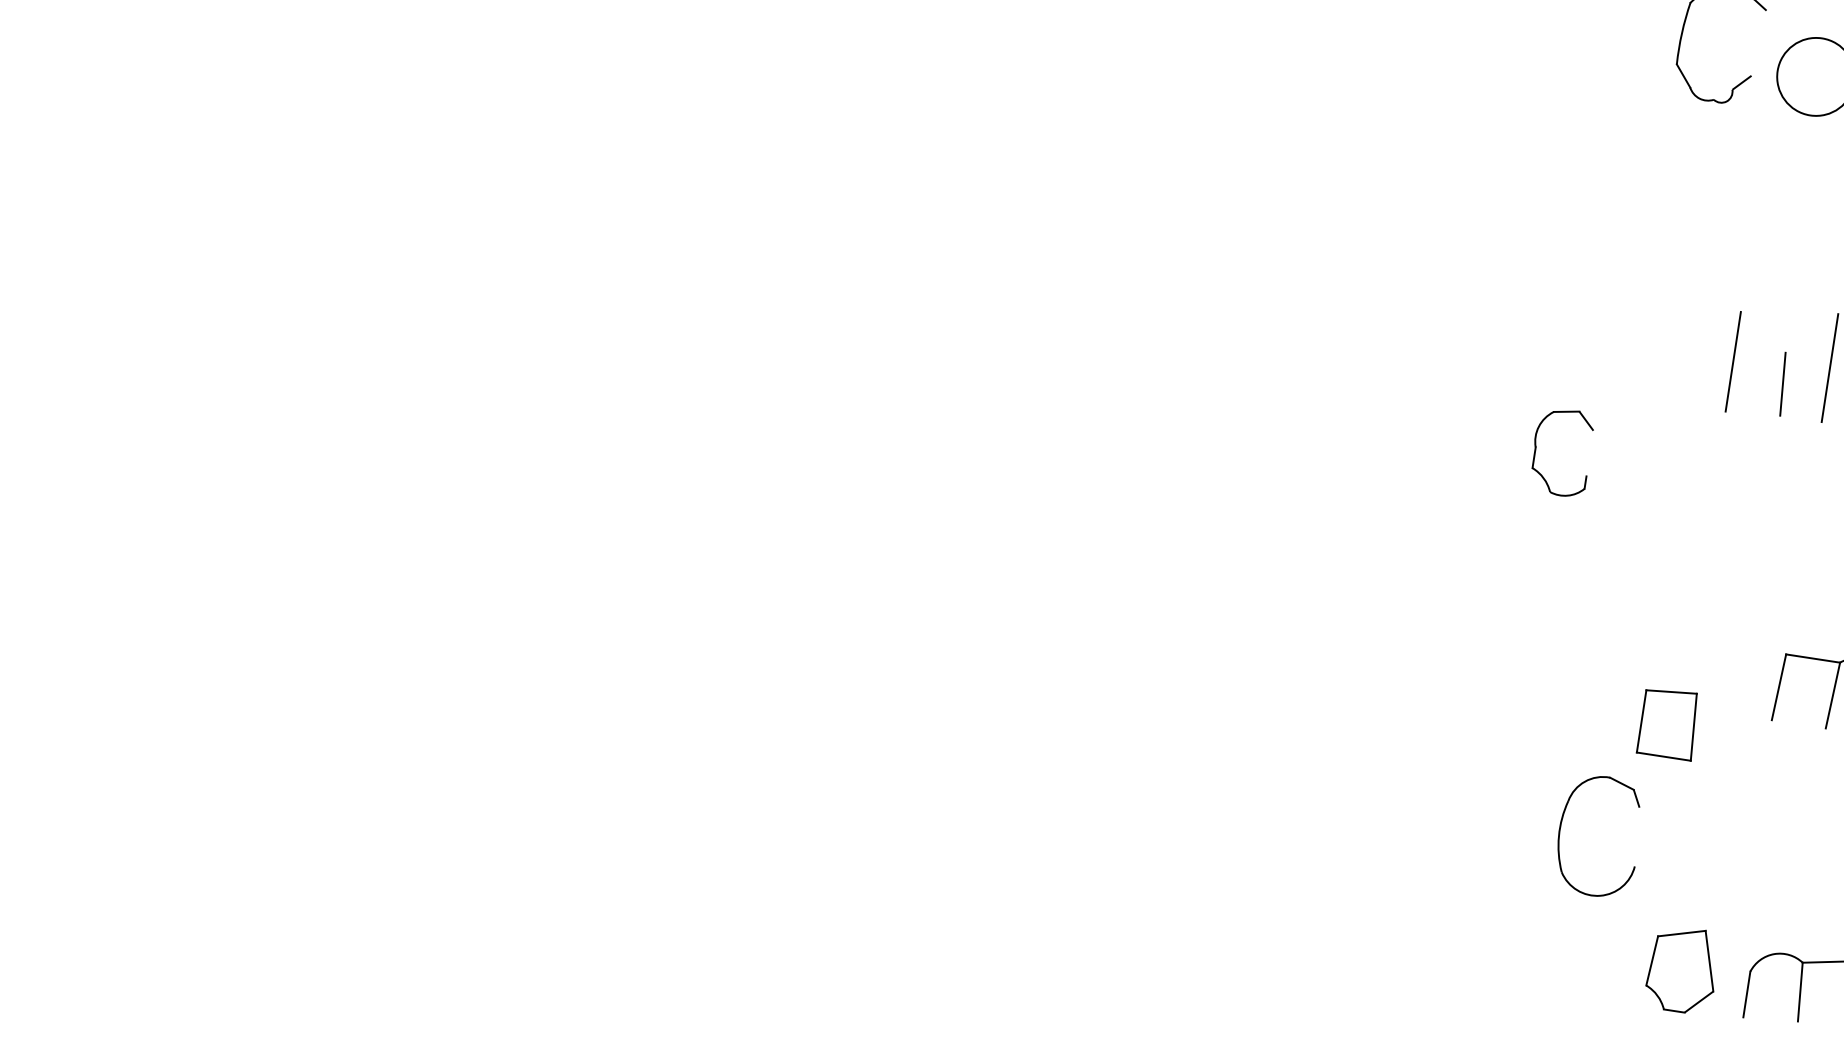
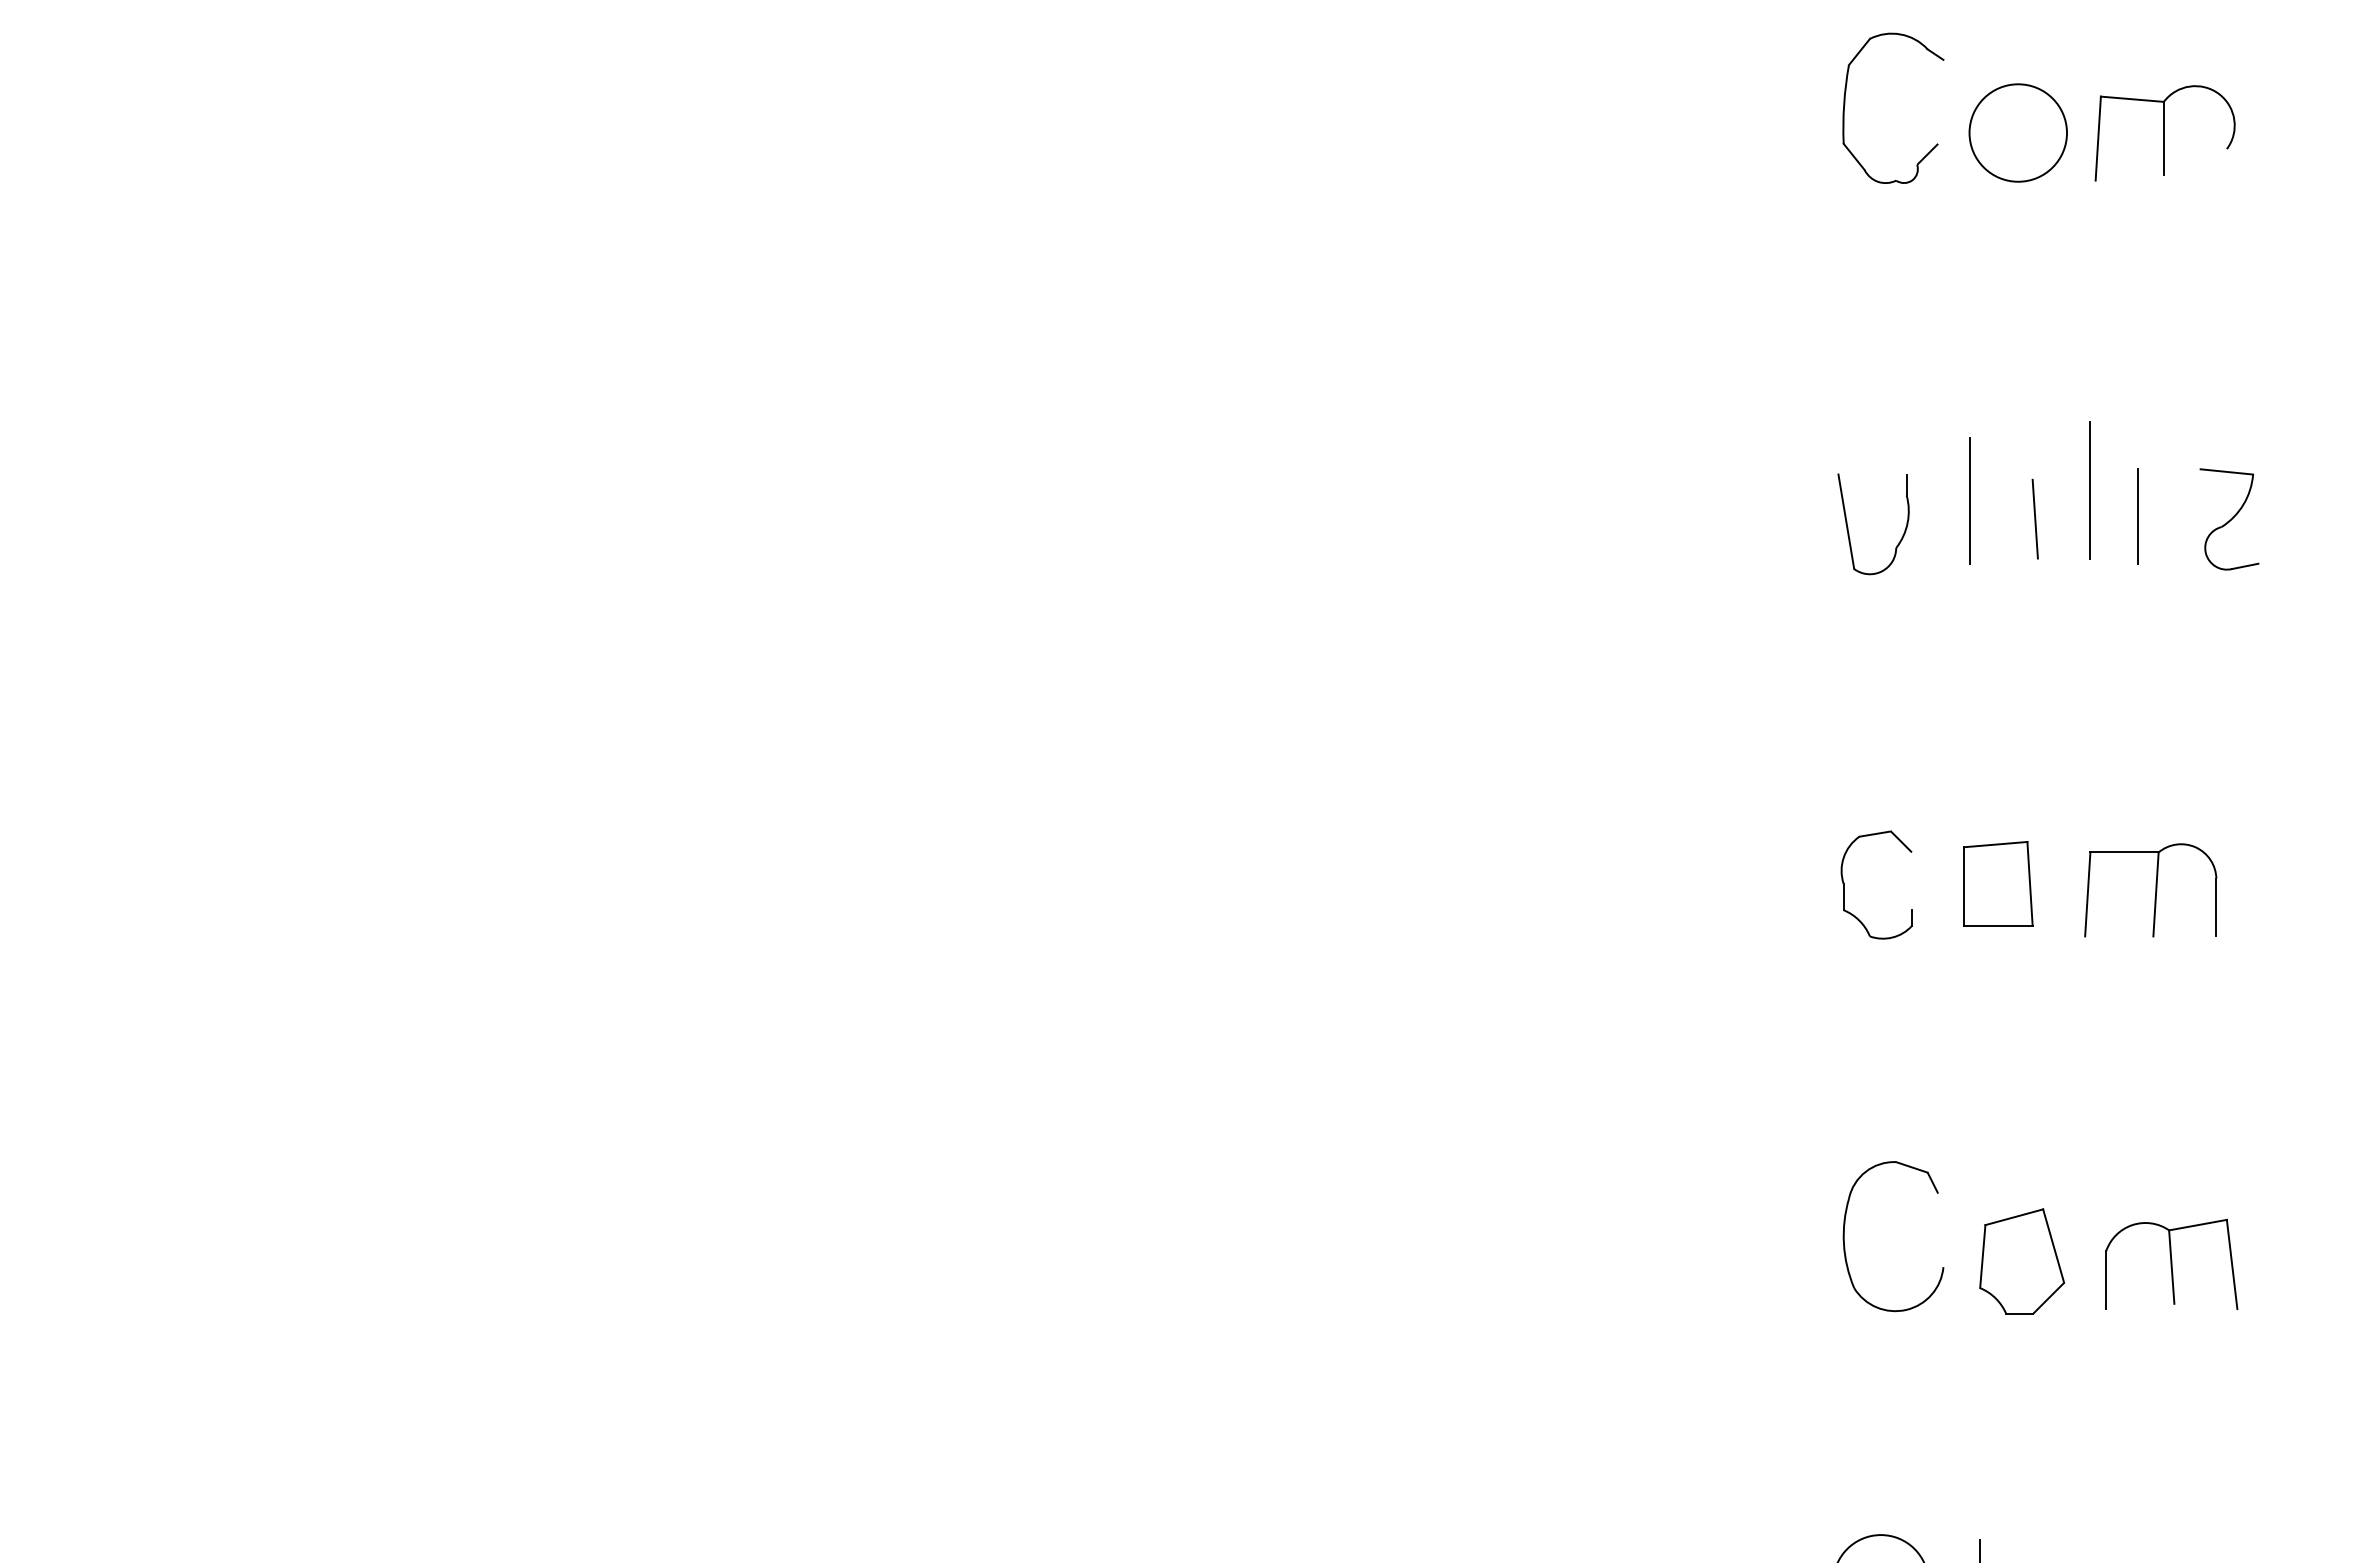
part: (1634, 368) -> (1848, 527), added
part: (1536, 447) -> (1844, 884), moved
part: (1668, 723) -> (1998, 883), moved
part: (1560, 830) -> (1844, 1236), moved

